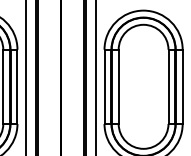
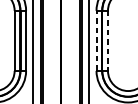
line: (104, 86) -> (96, 40), solid -> dashed
line: (118, 87) -> (107, 41), solid -> dashed

